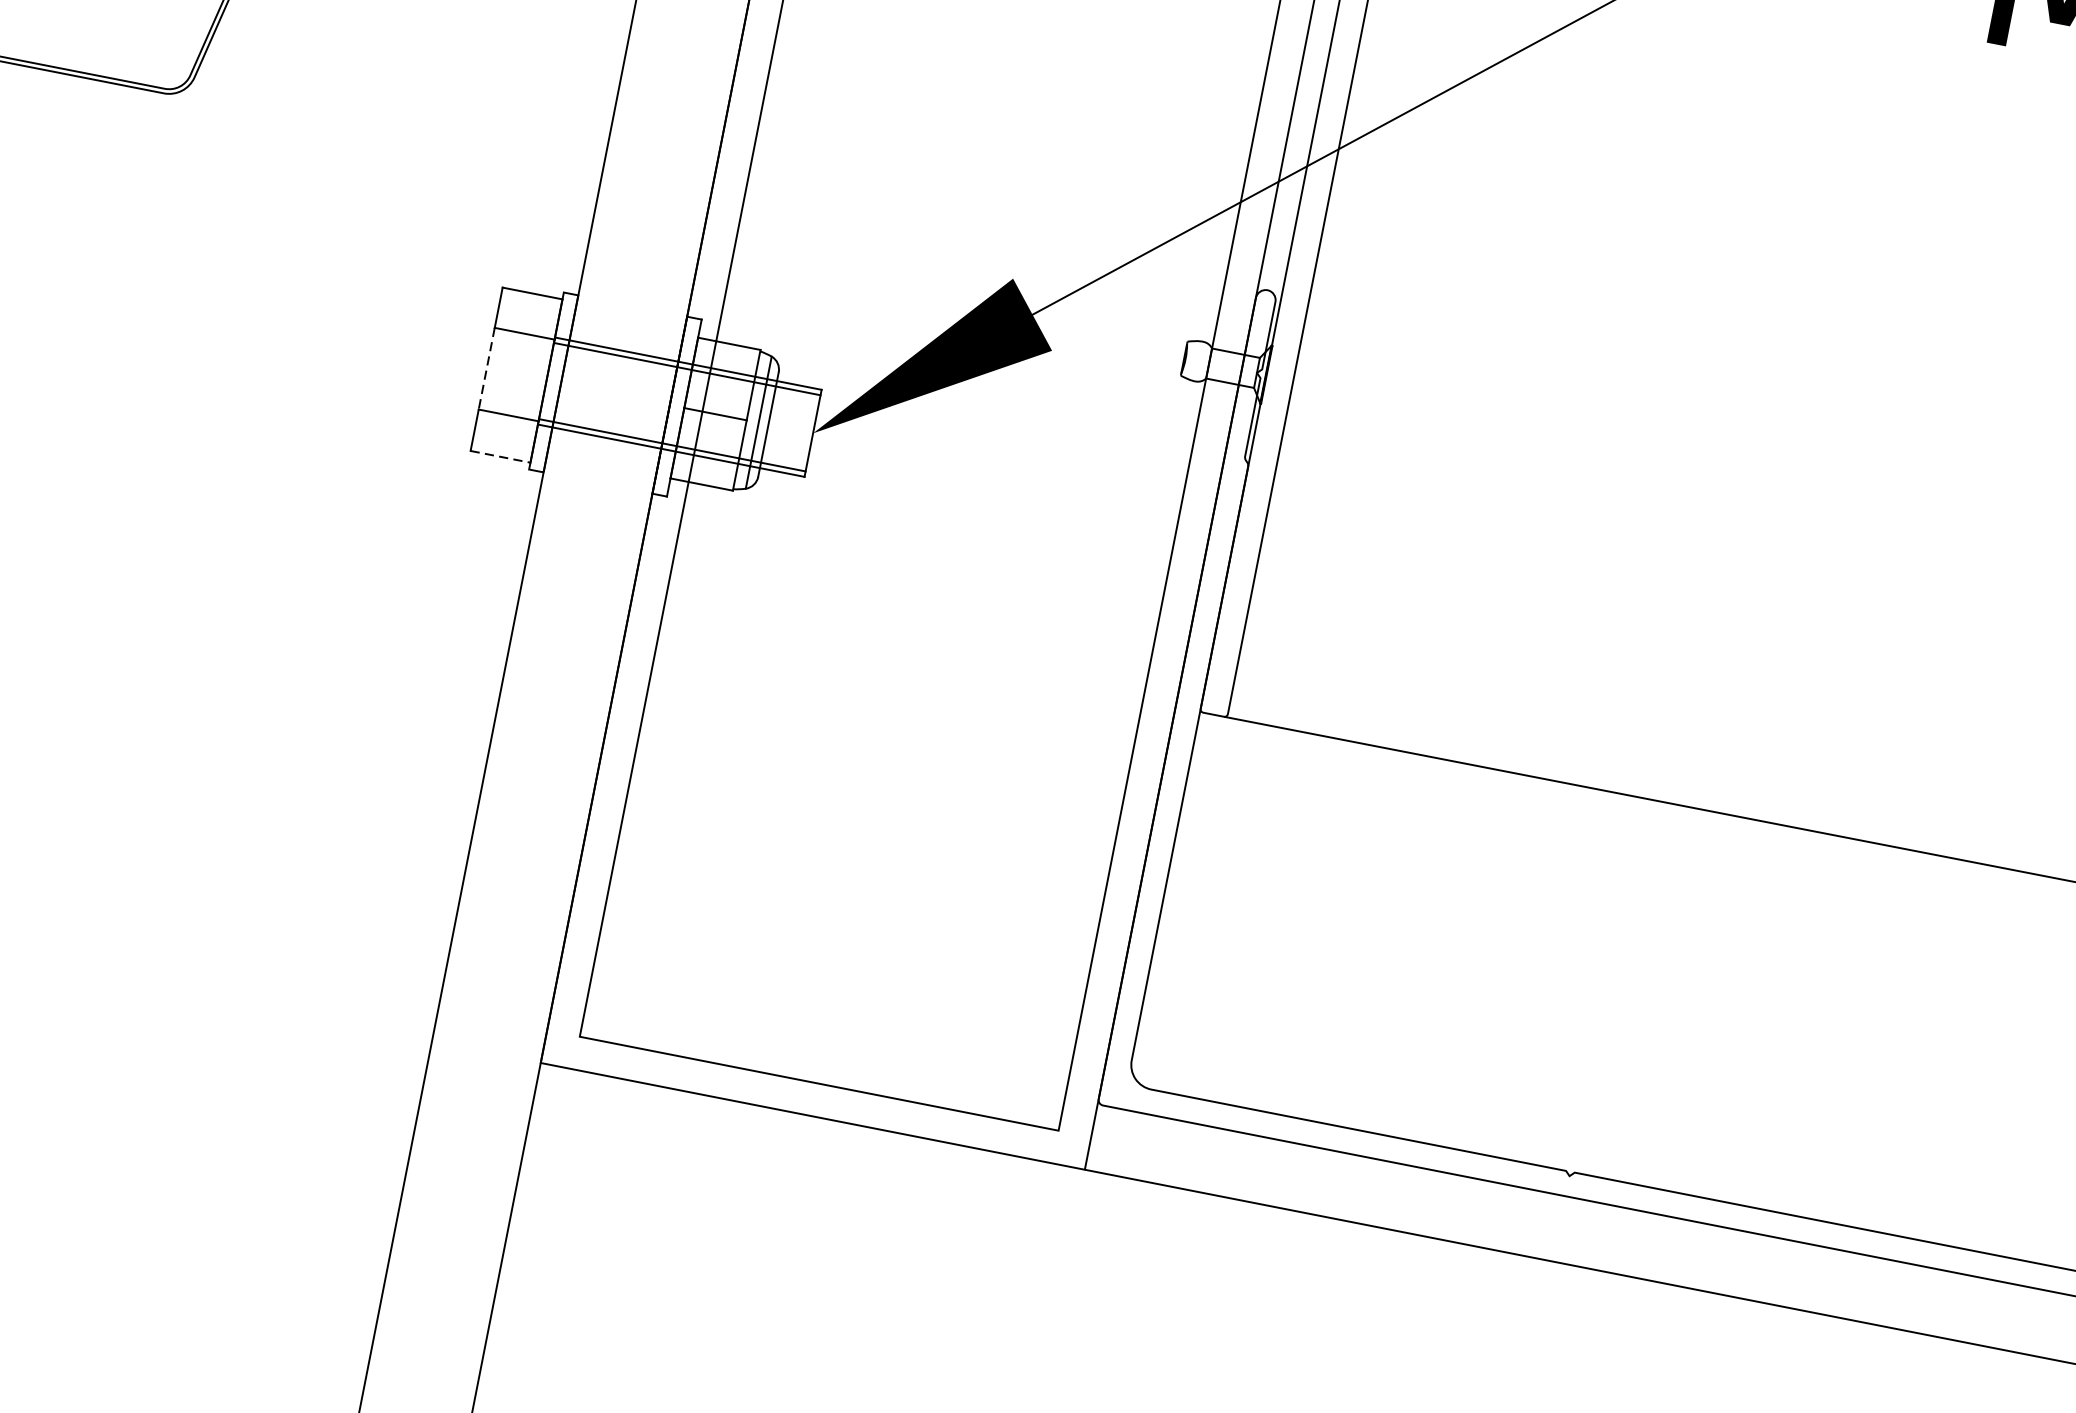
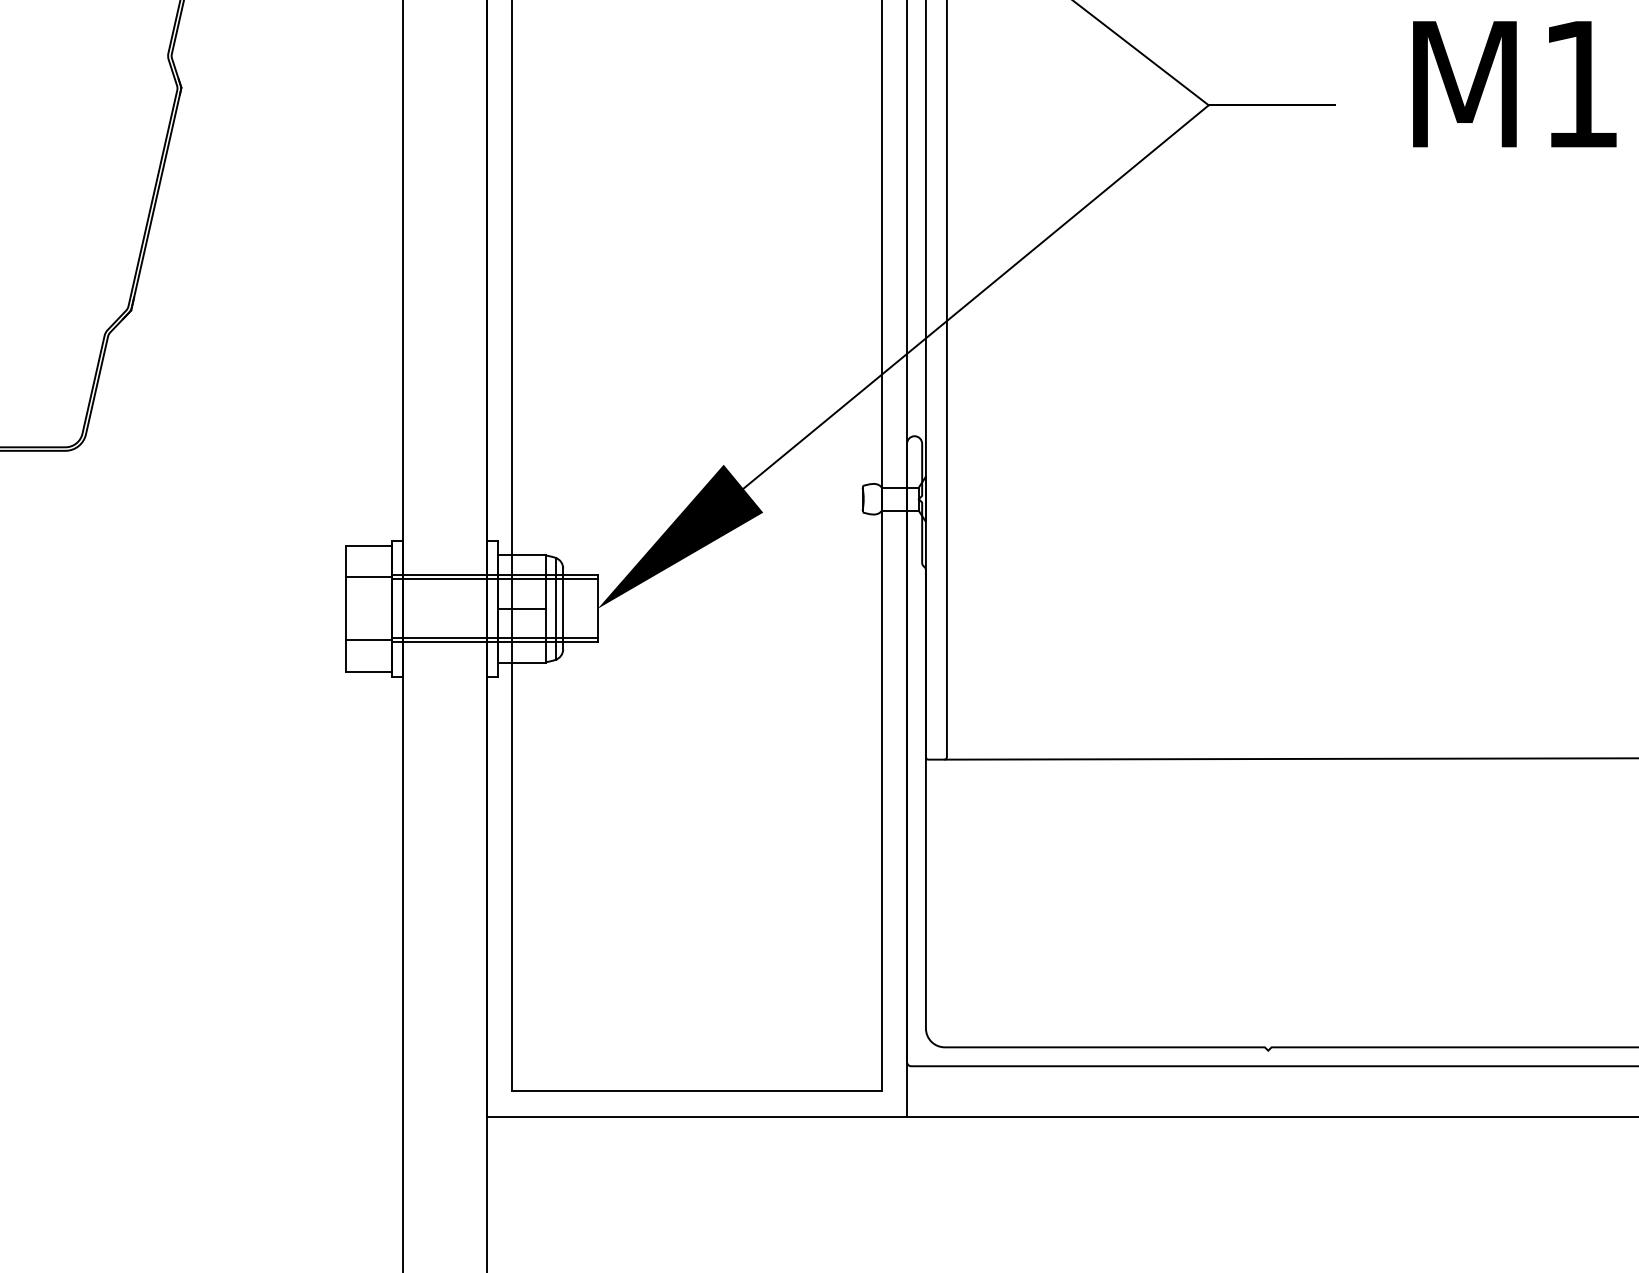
line: (486, 368) -> (345, 608), dashed -> solid
line: (501, 456) -> (369, 671), dashed -> solid

